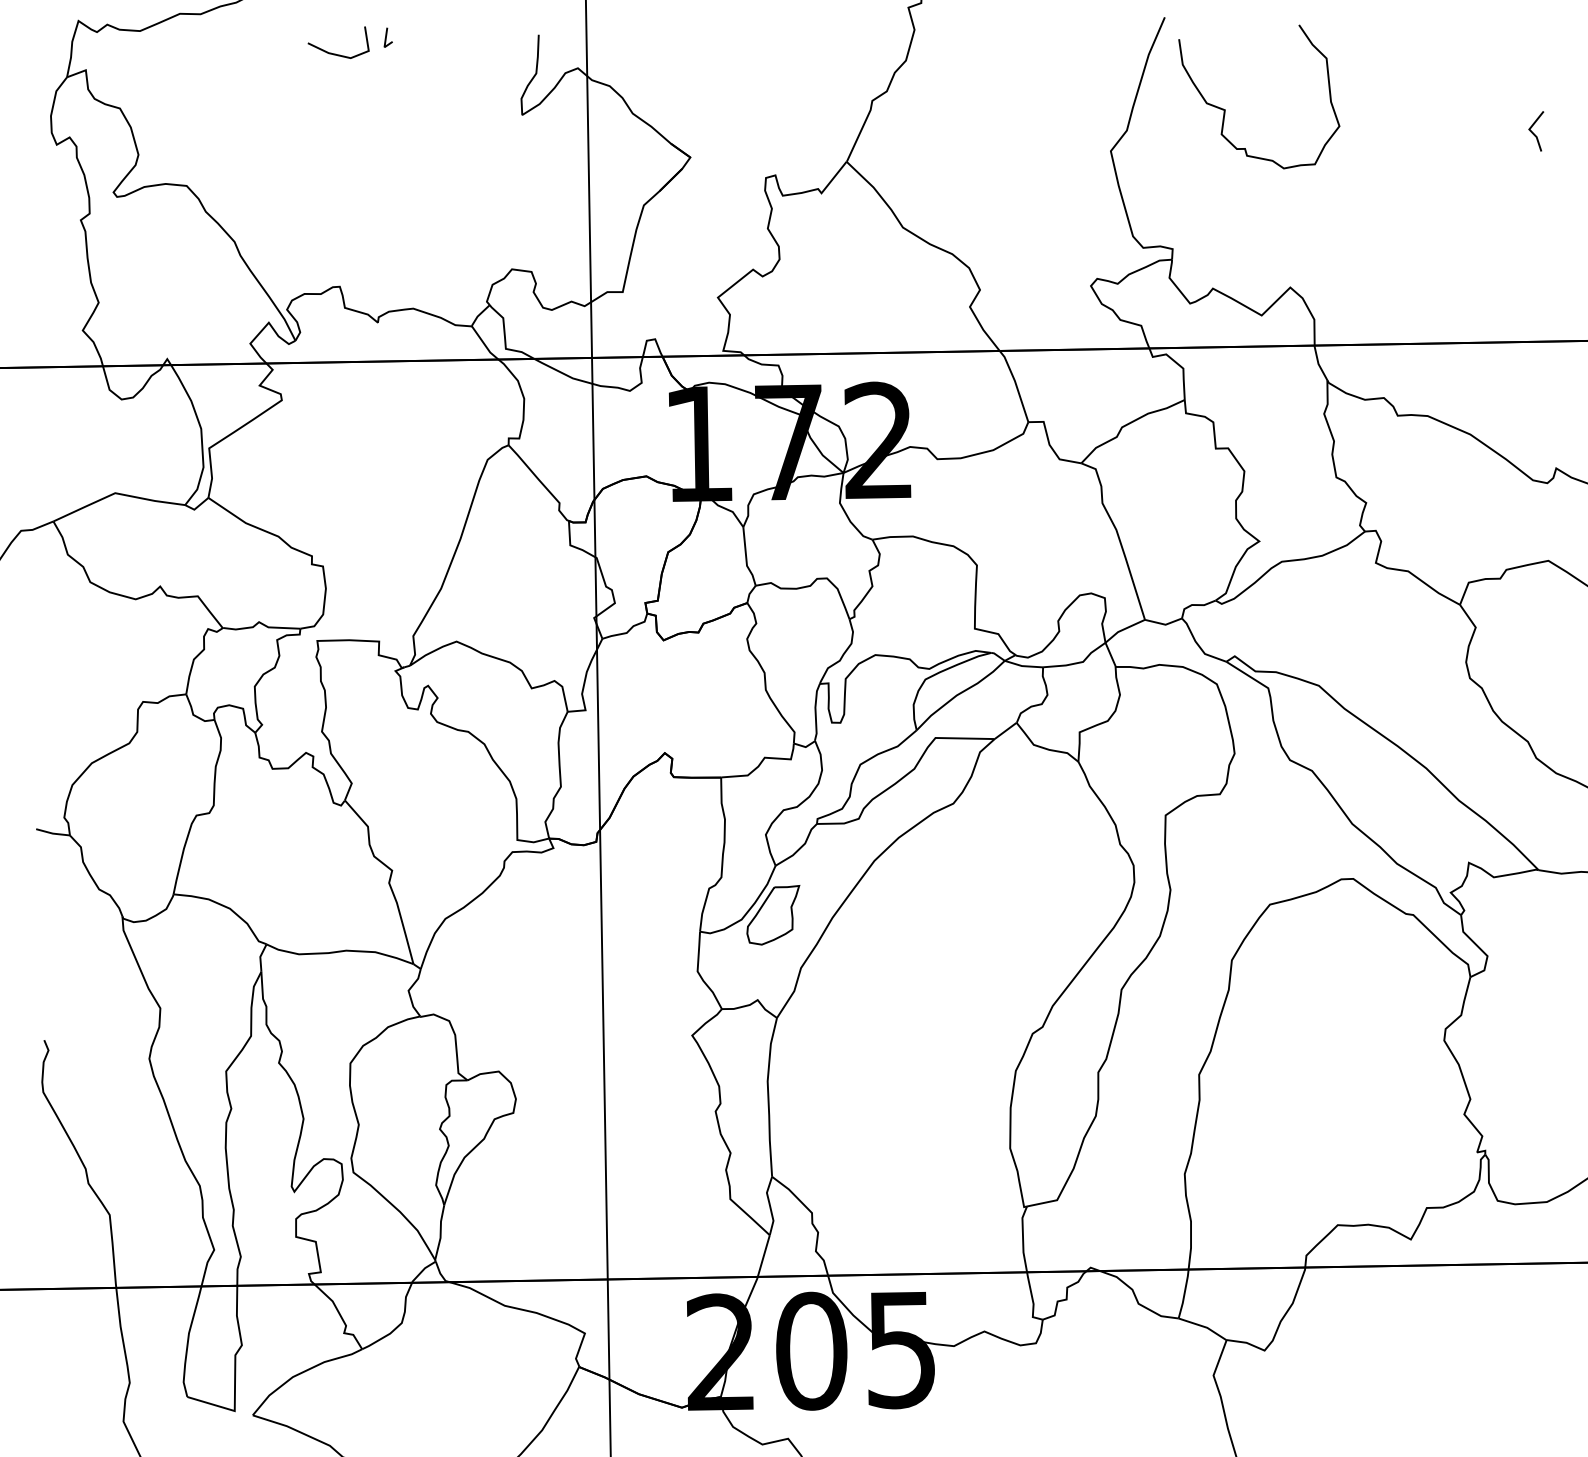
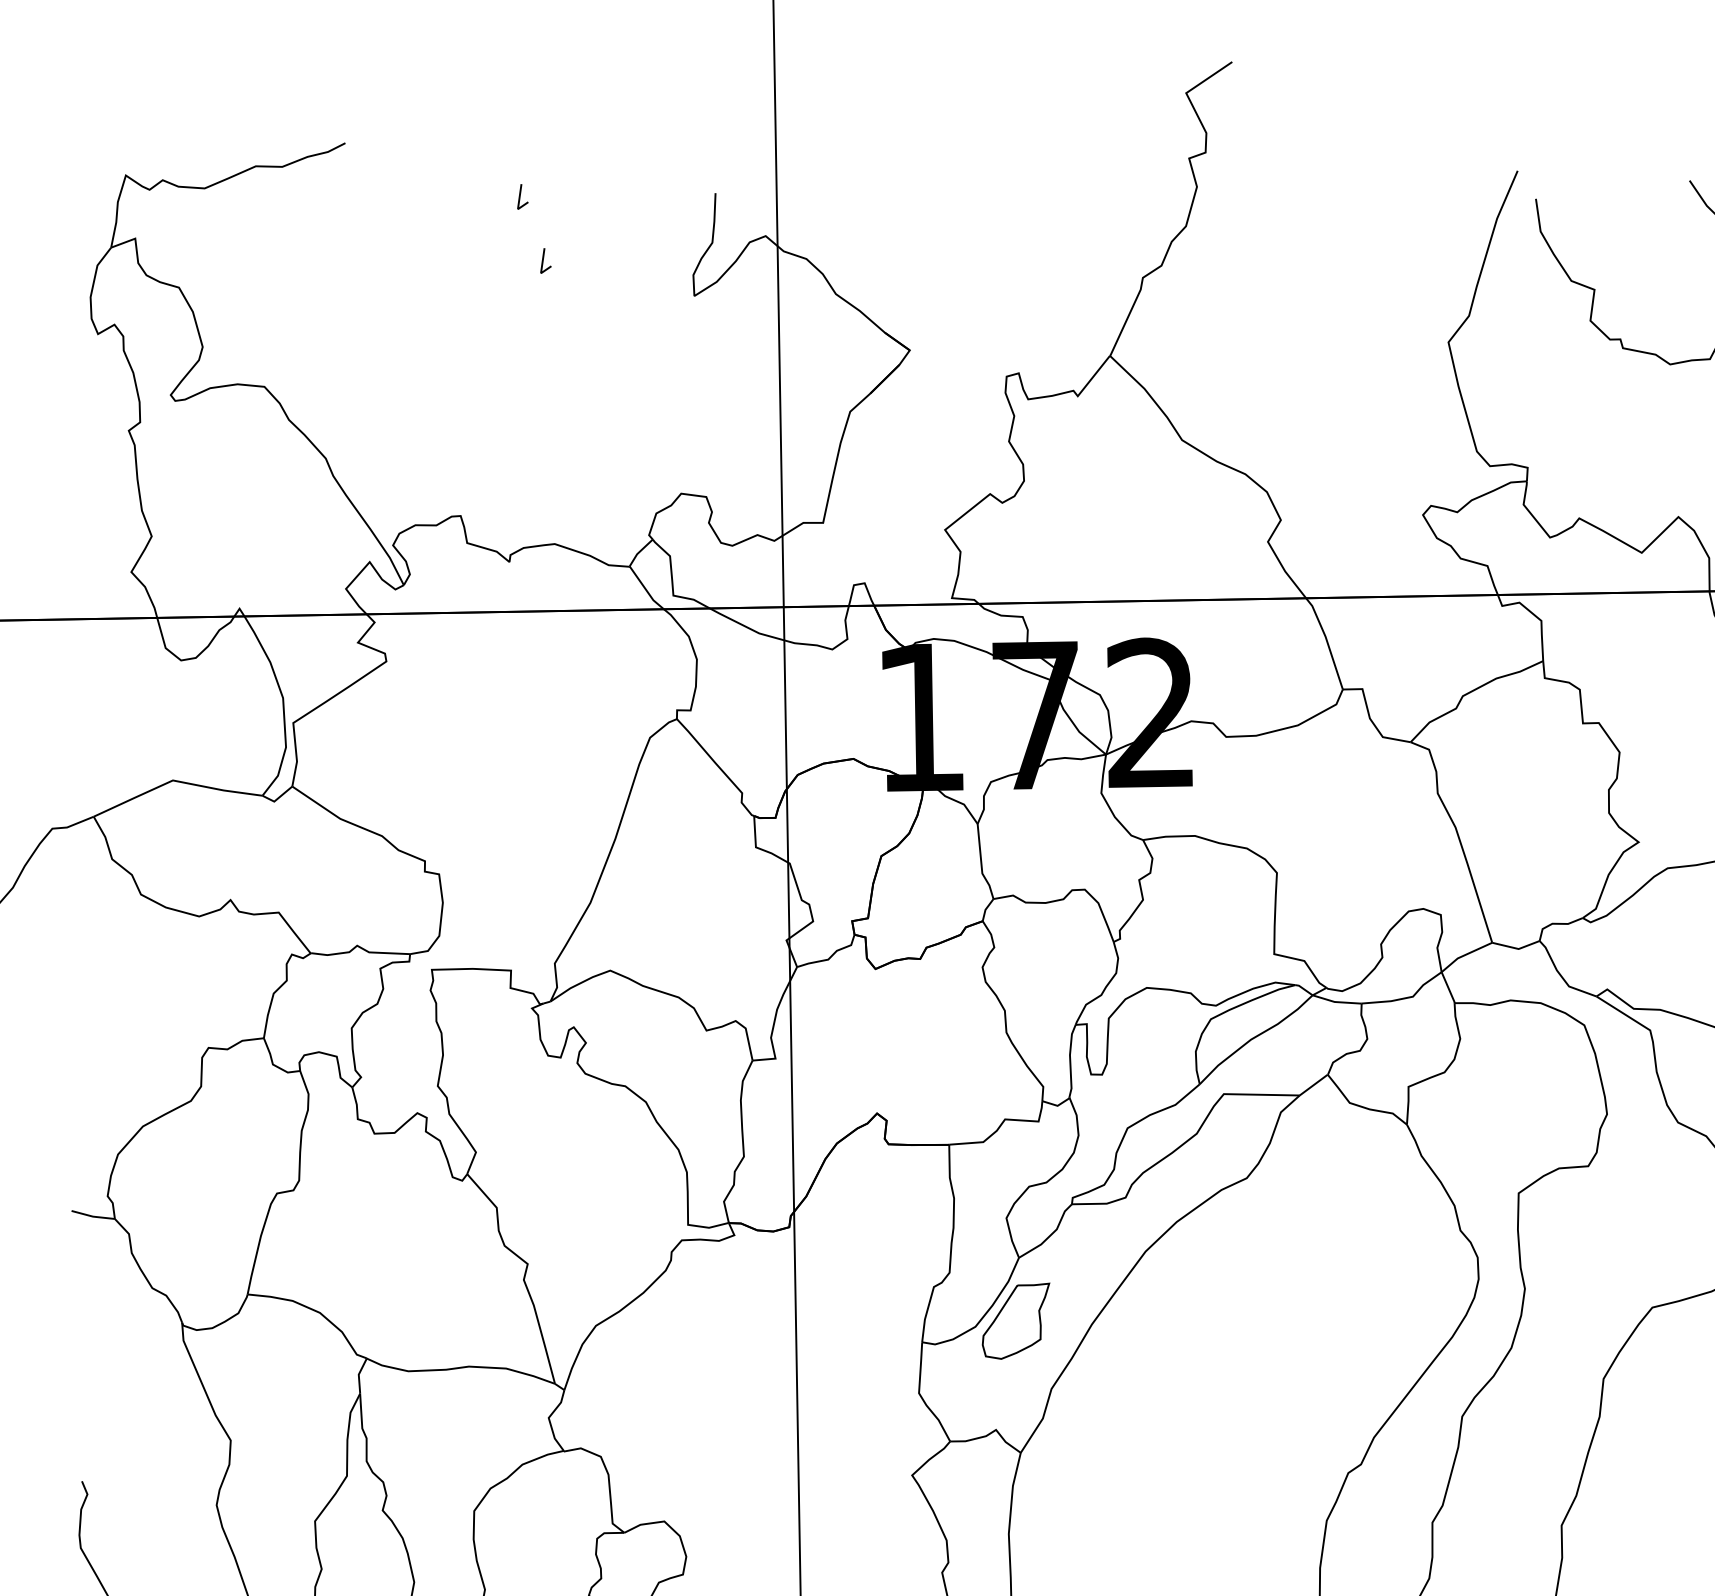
line: (335, 53) -> (455, 217), removed
line: (404, 87) -> (543, 260), added

